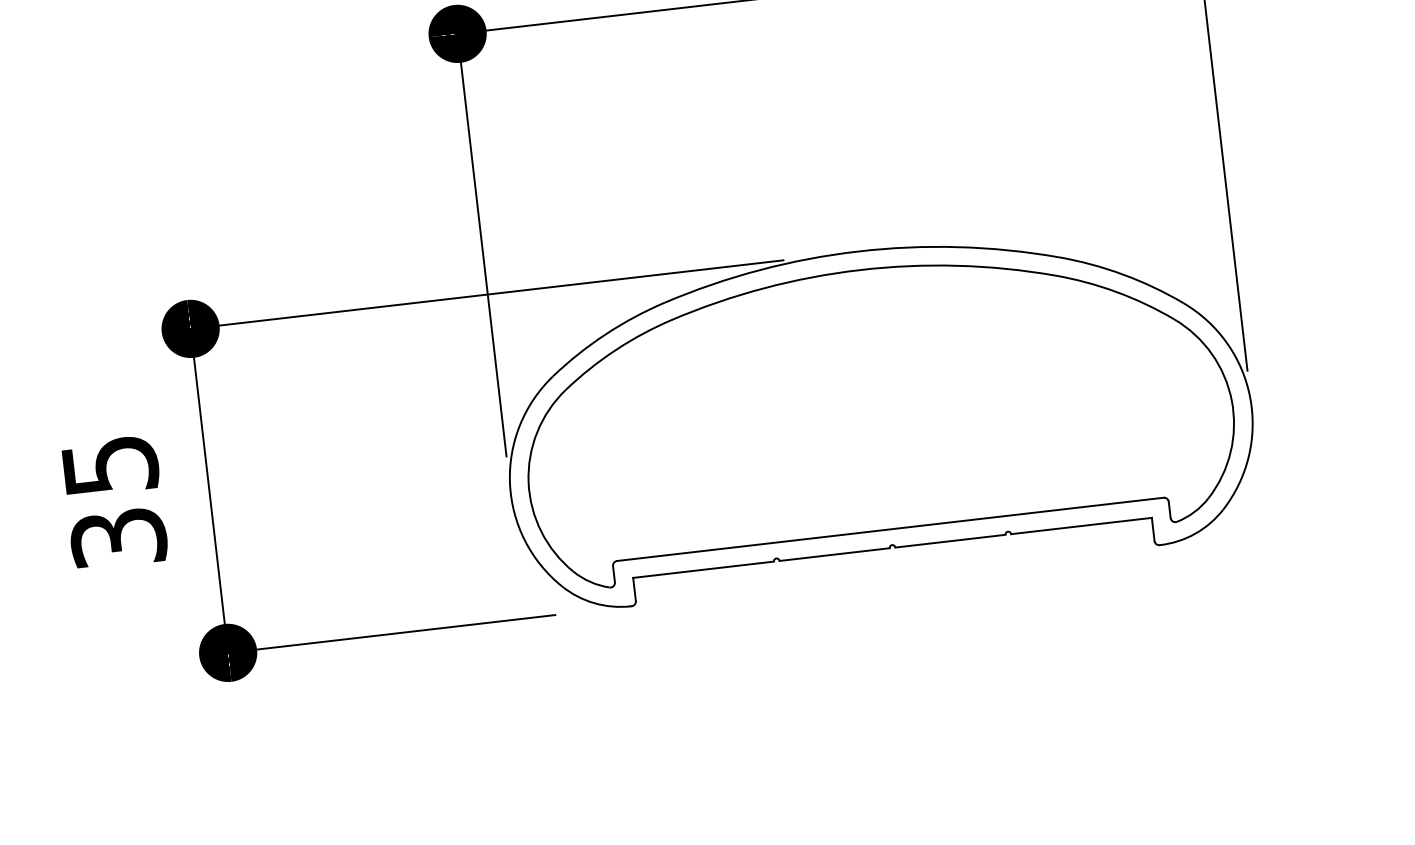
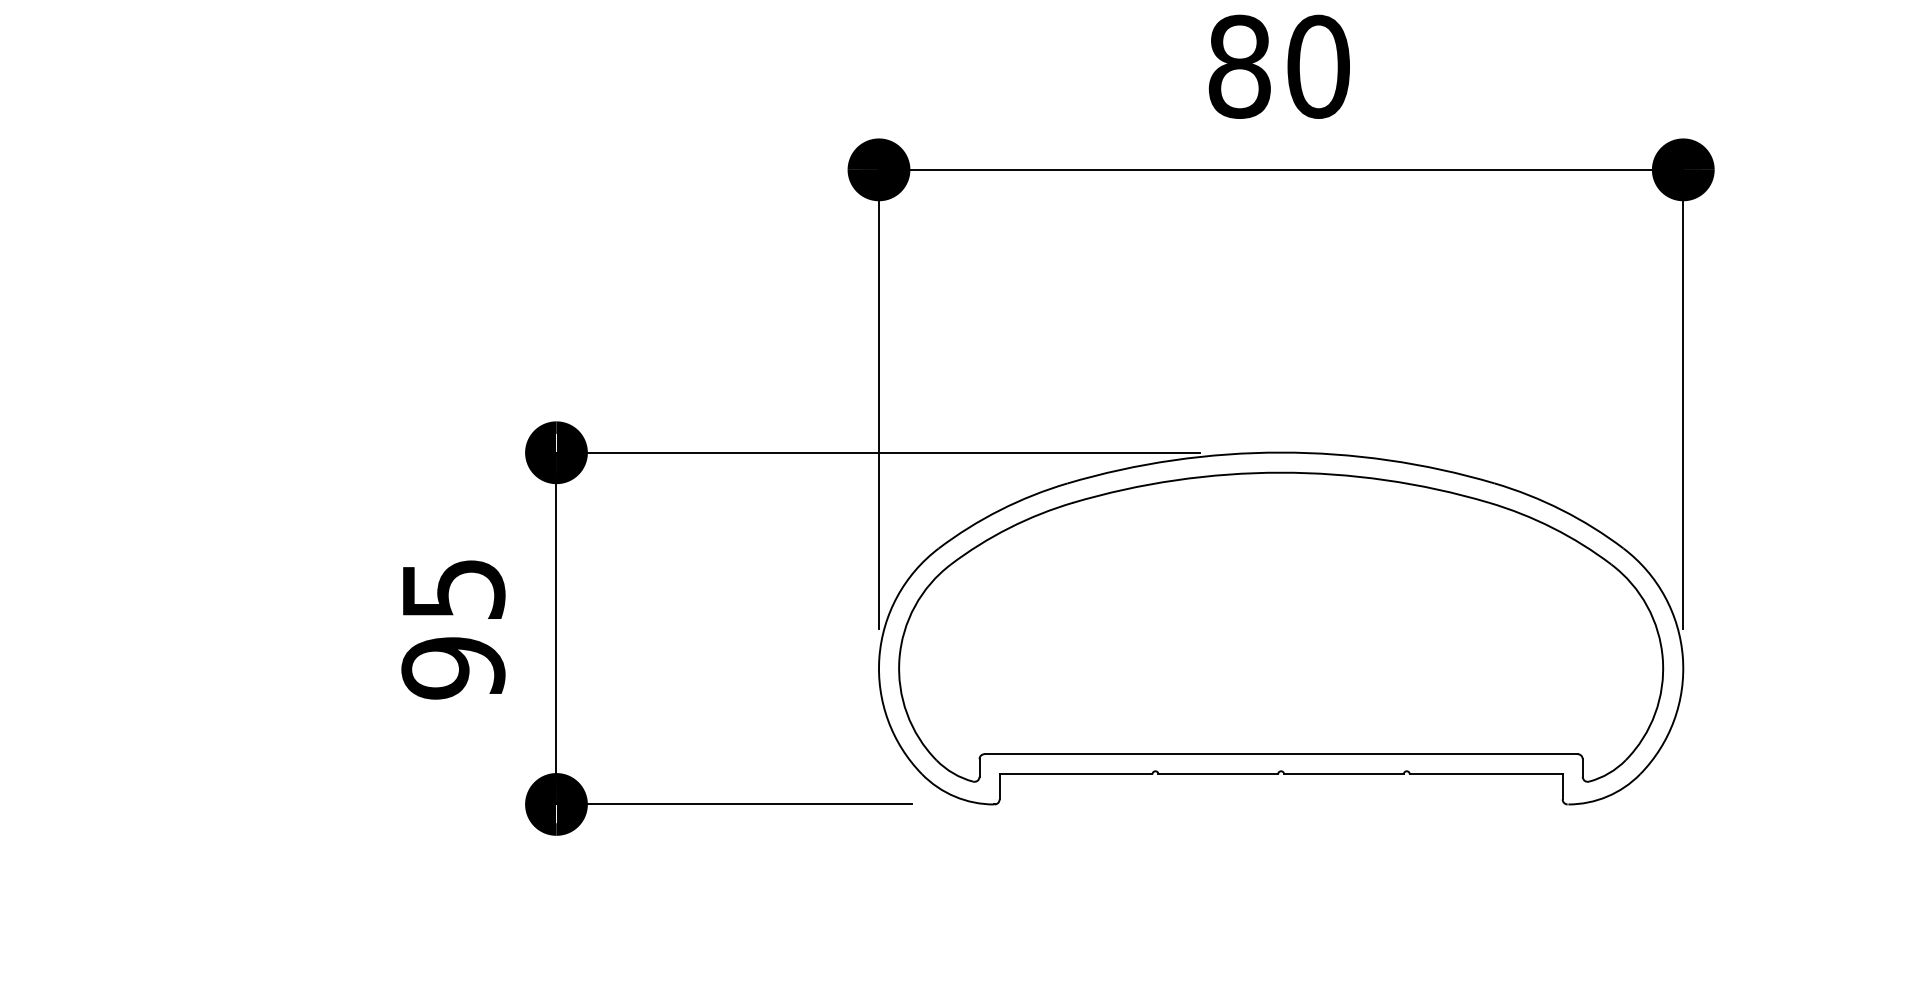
text: (118, 538) -> (453, 668), 35 -> 95

